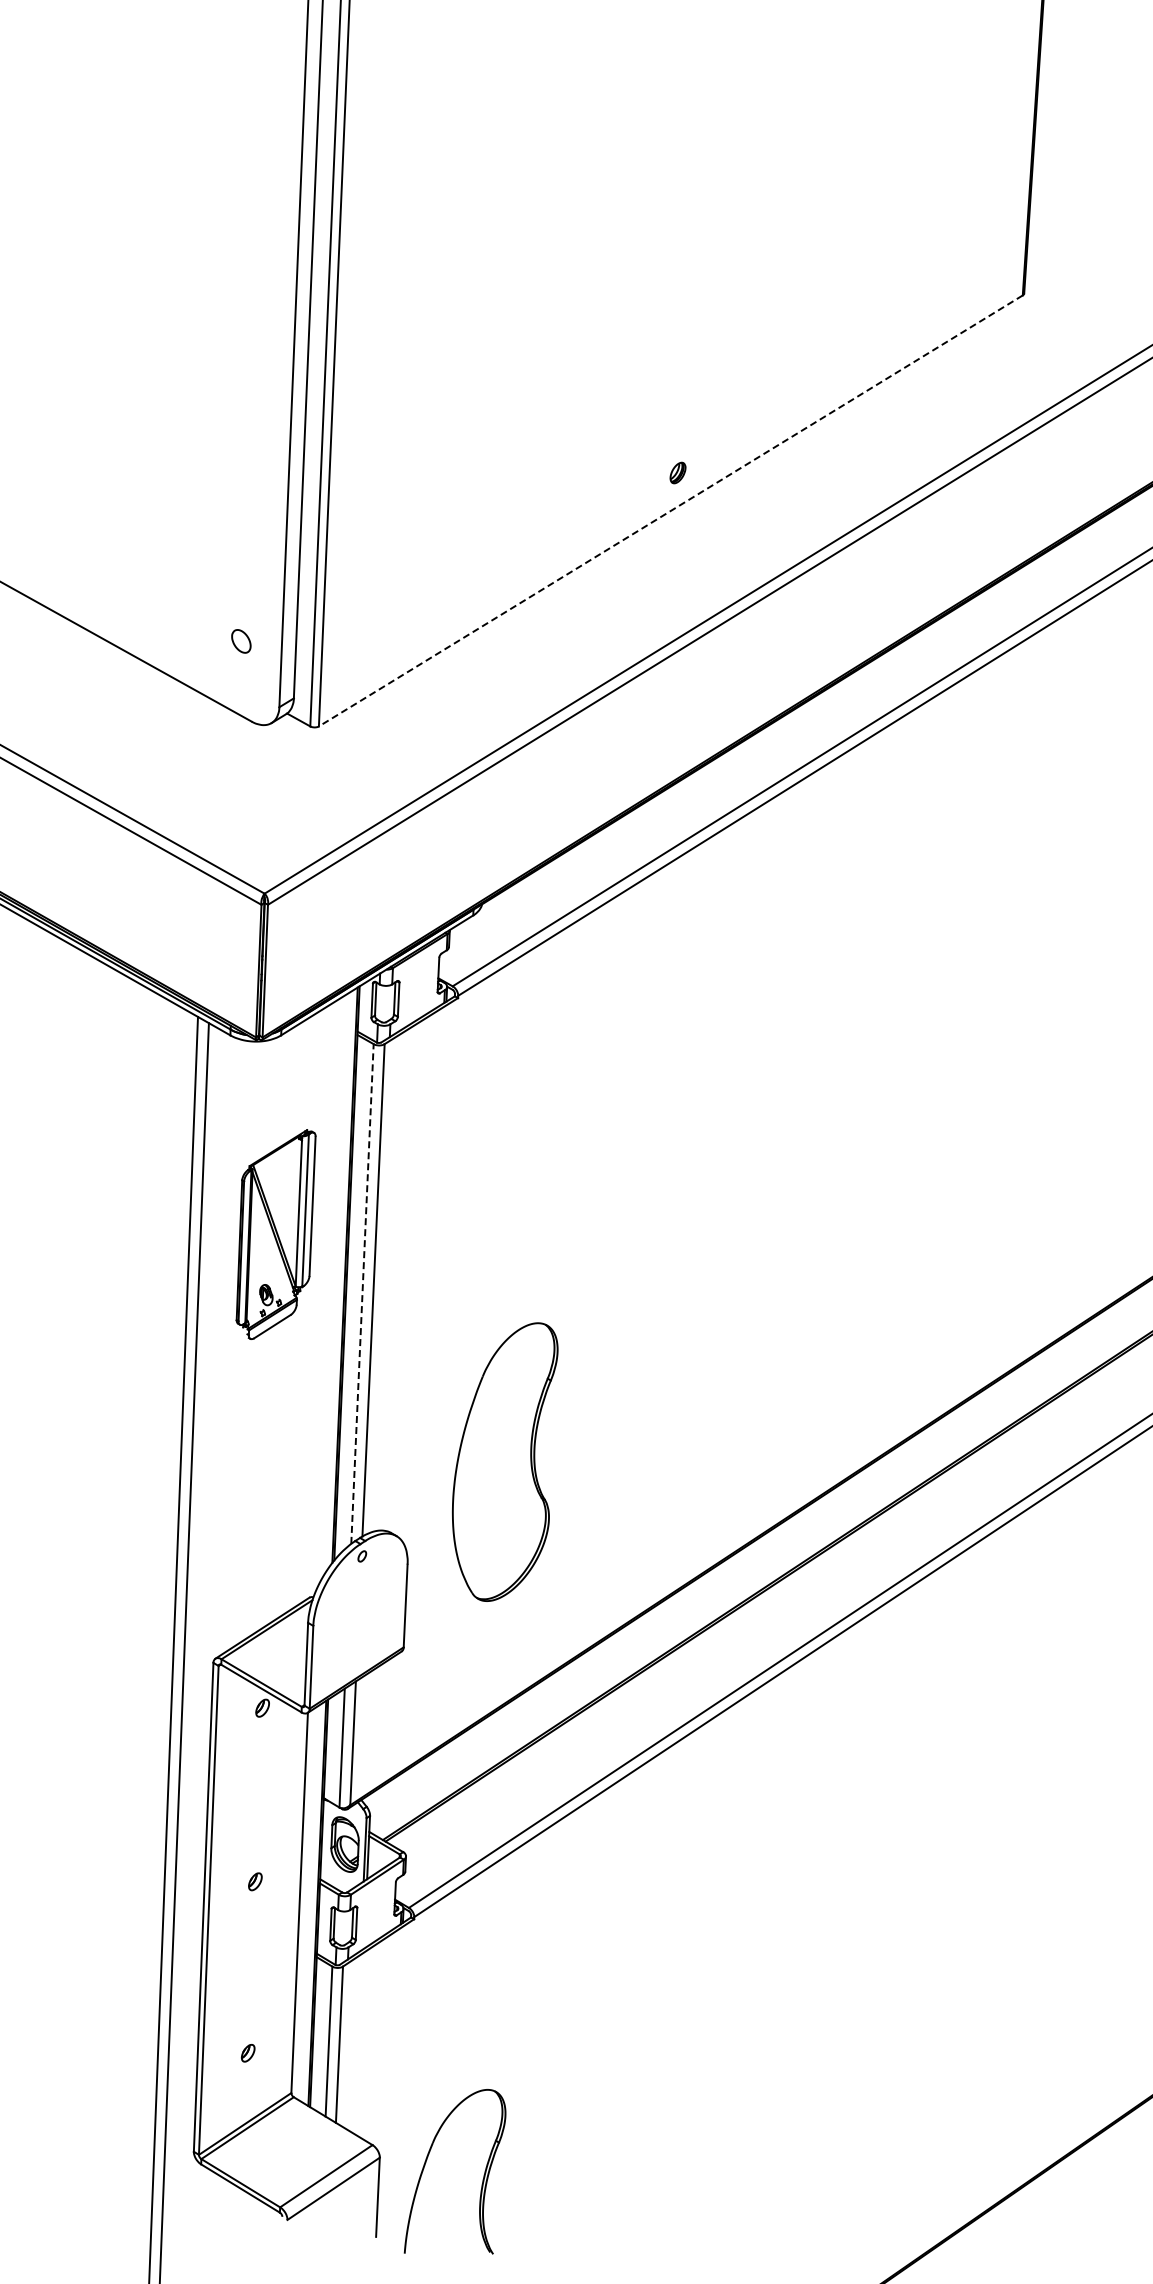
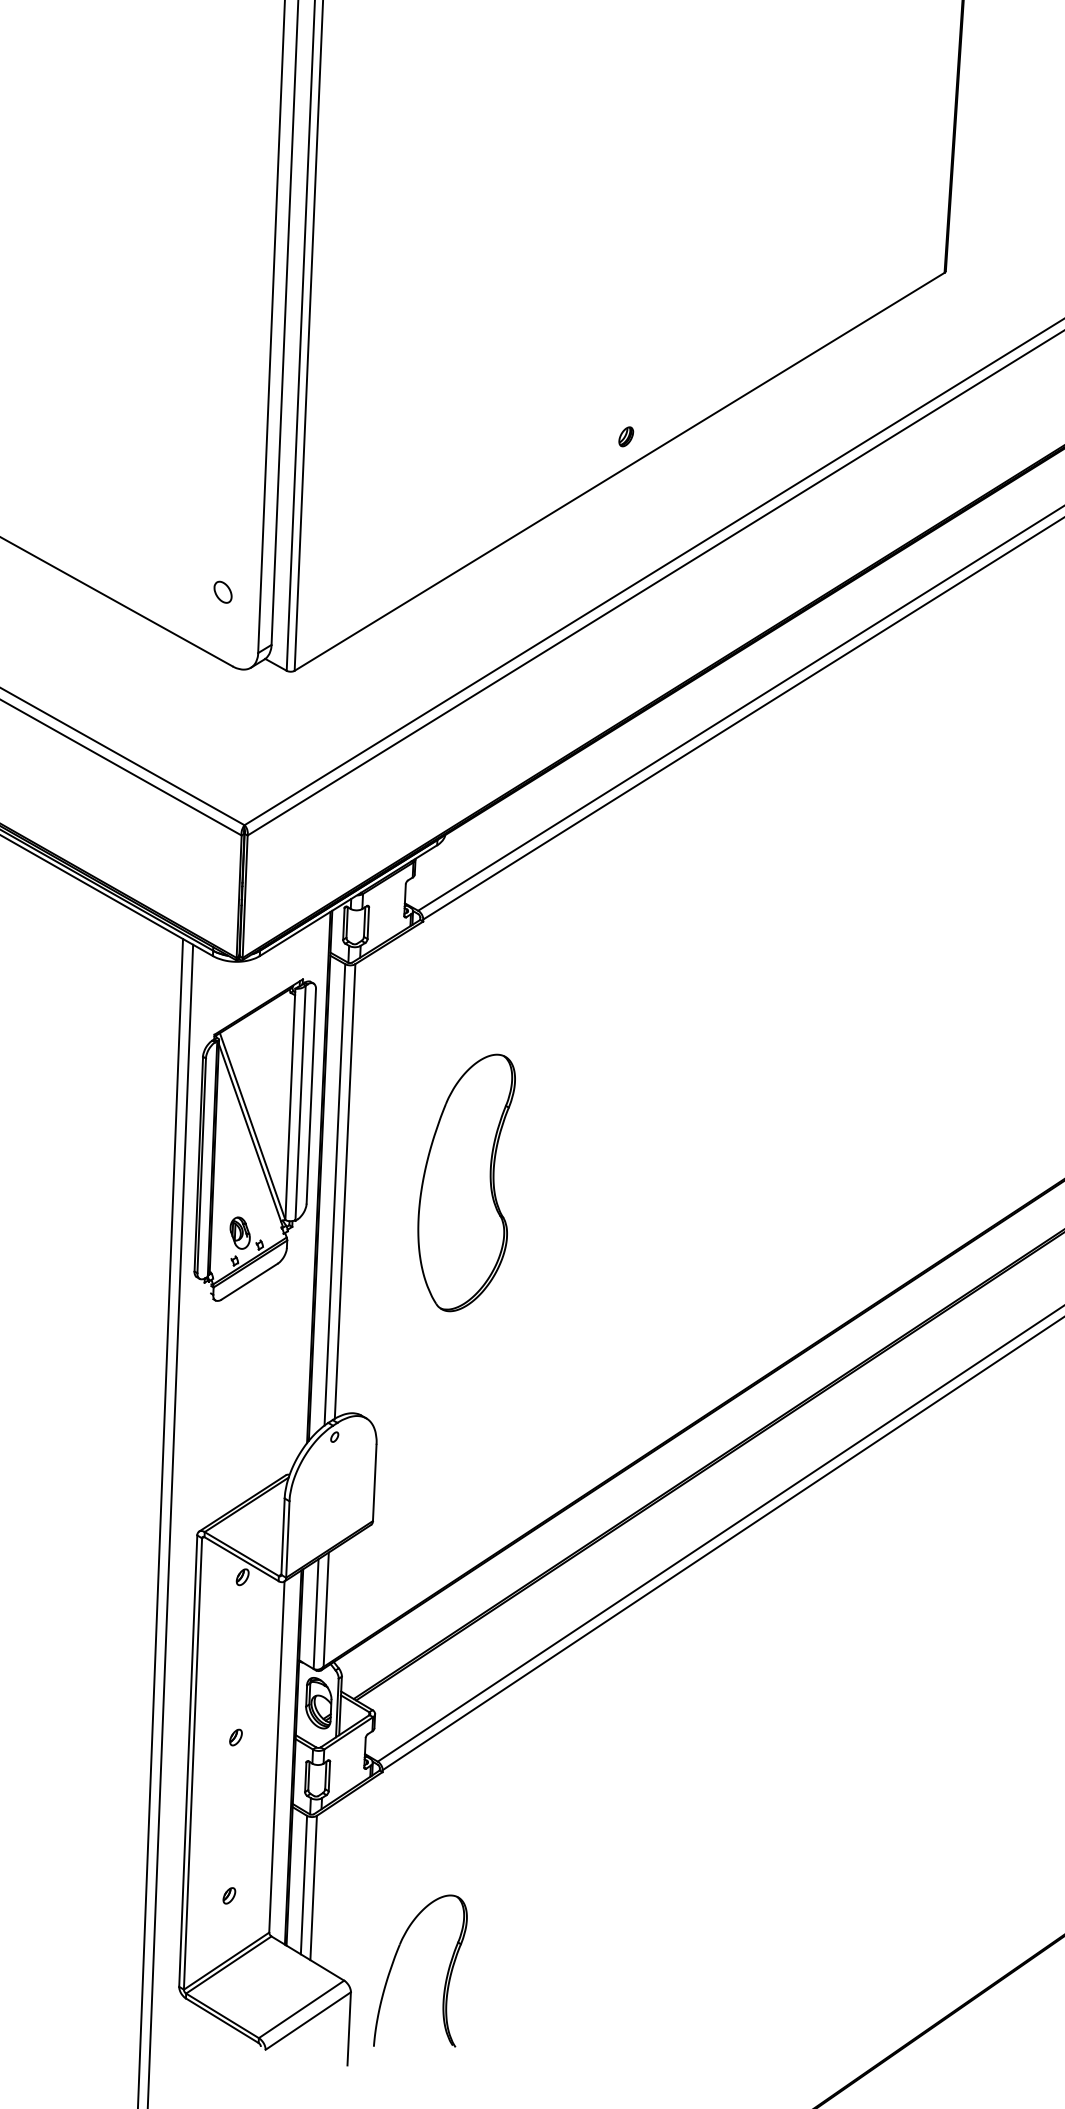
line: (670, 510) -> (619, 471), dashed -> solid
part: (275, 1234) -> (254, 1139), size x1.67
line: (362, 1293) -> (334, 1194), dashed -> solid
part: (505, 1461) -> (466, 1182), moved
part: (482, 2179) -> (445, 1978), moved

